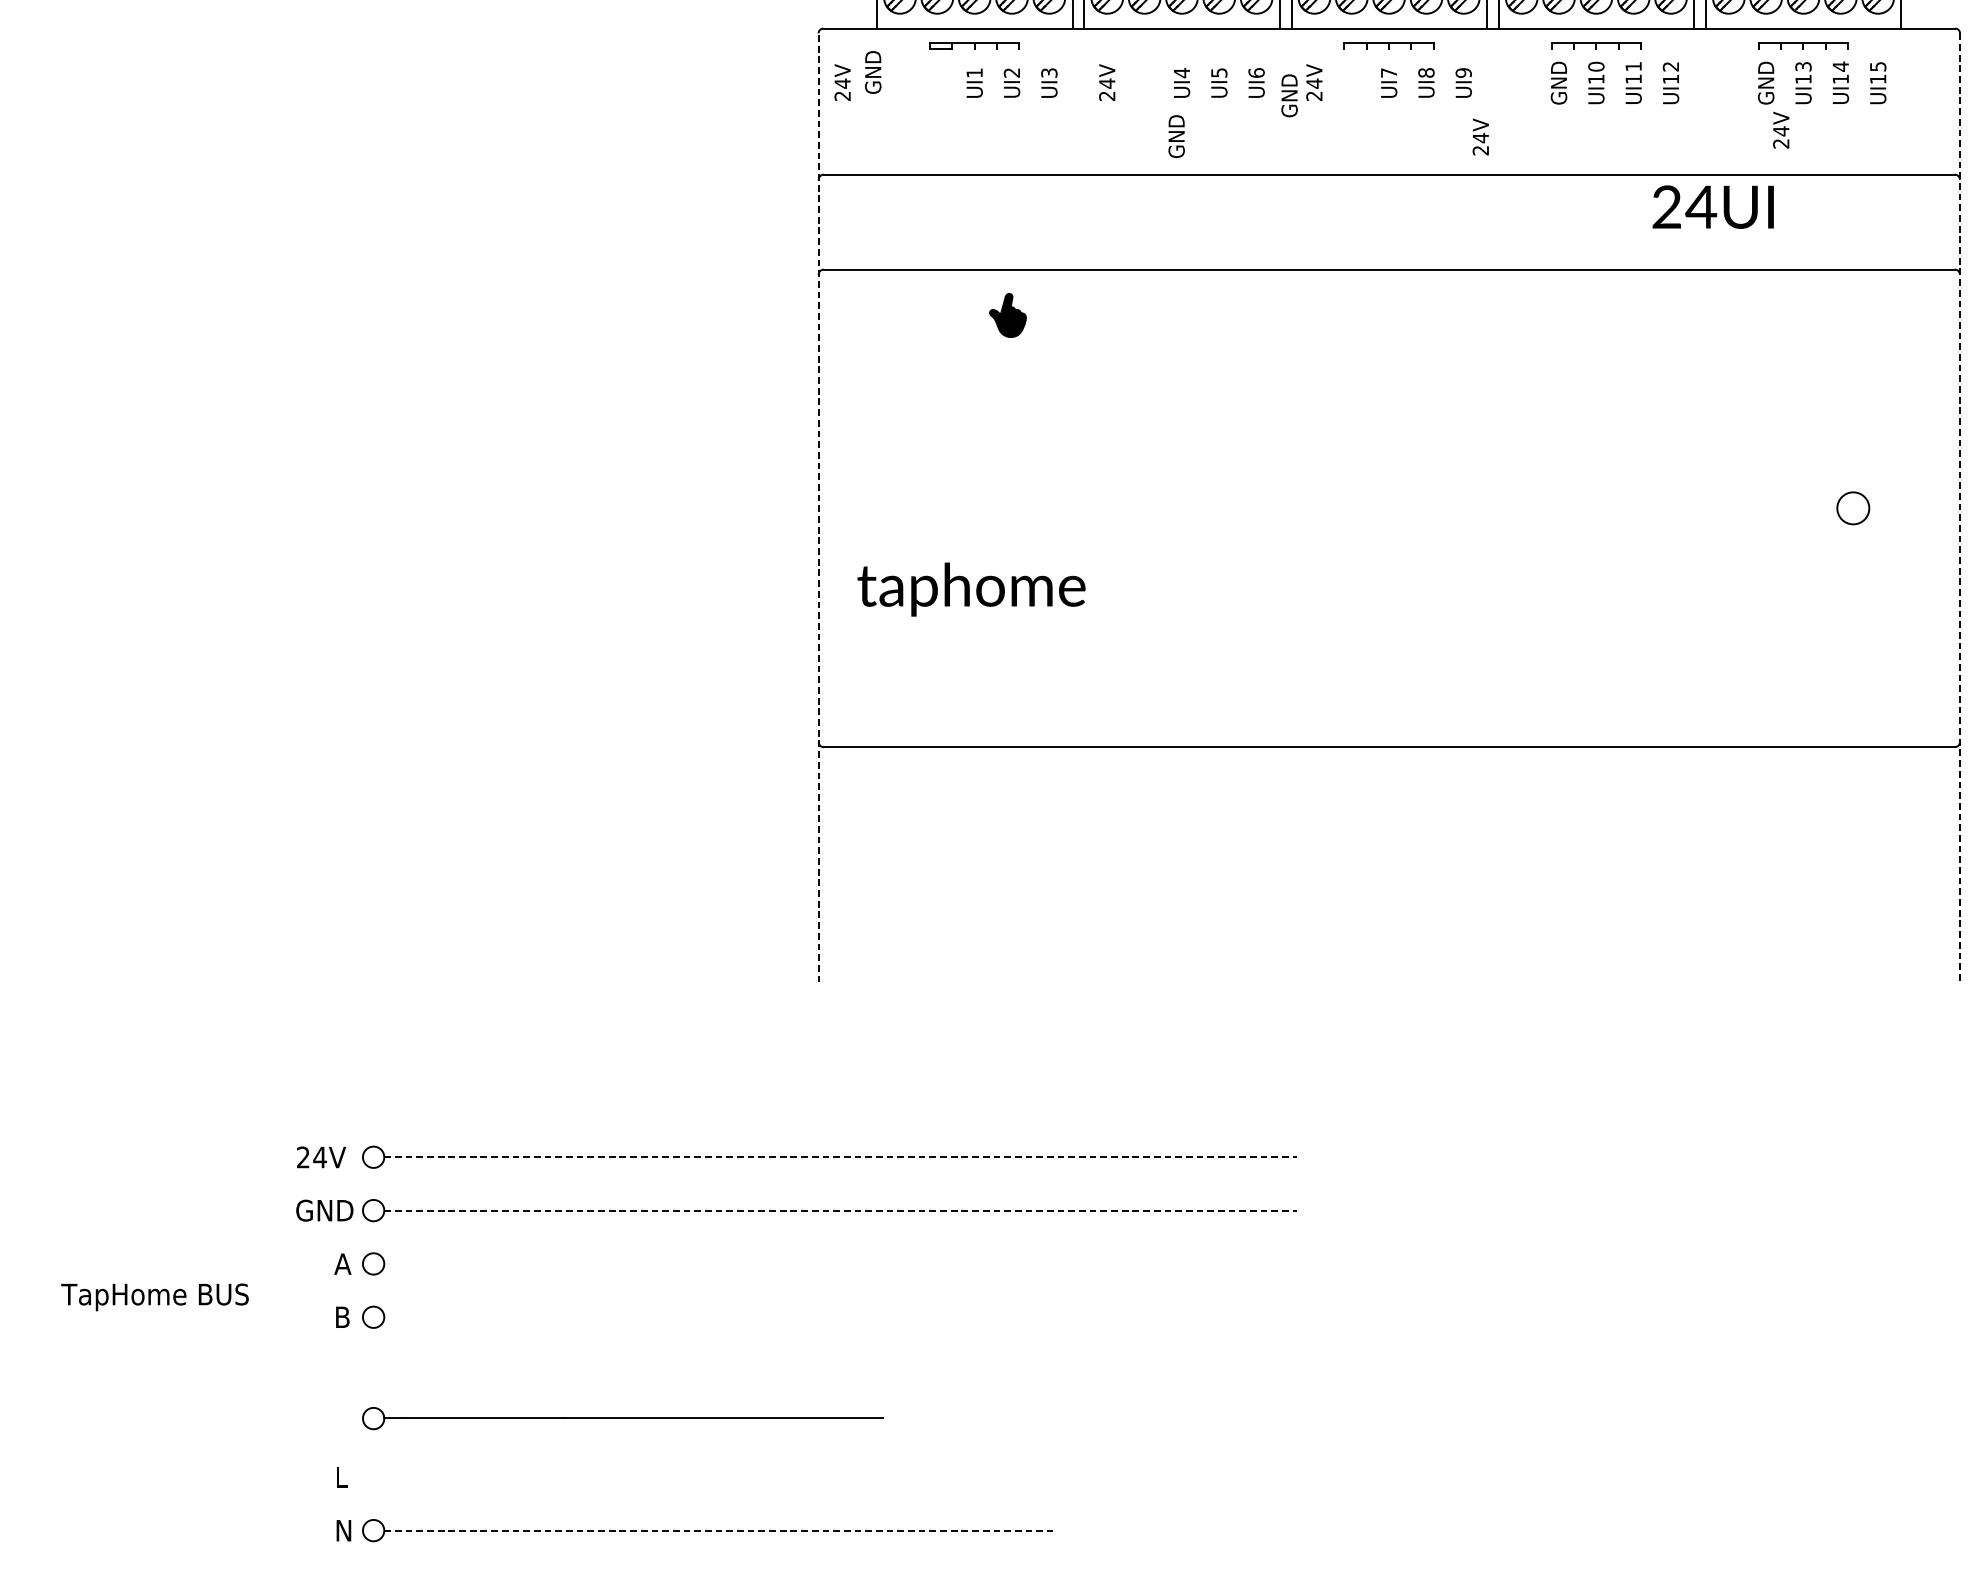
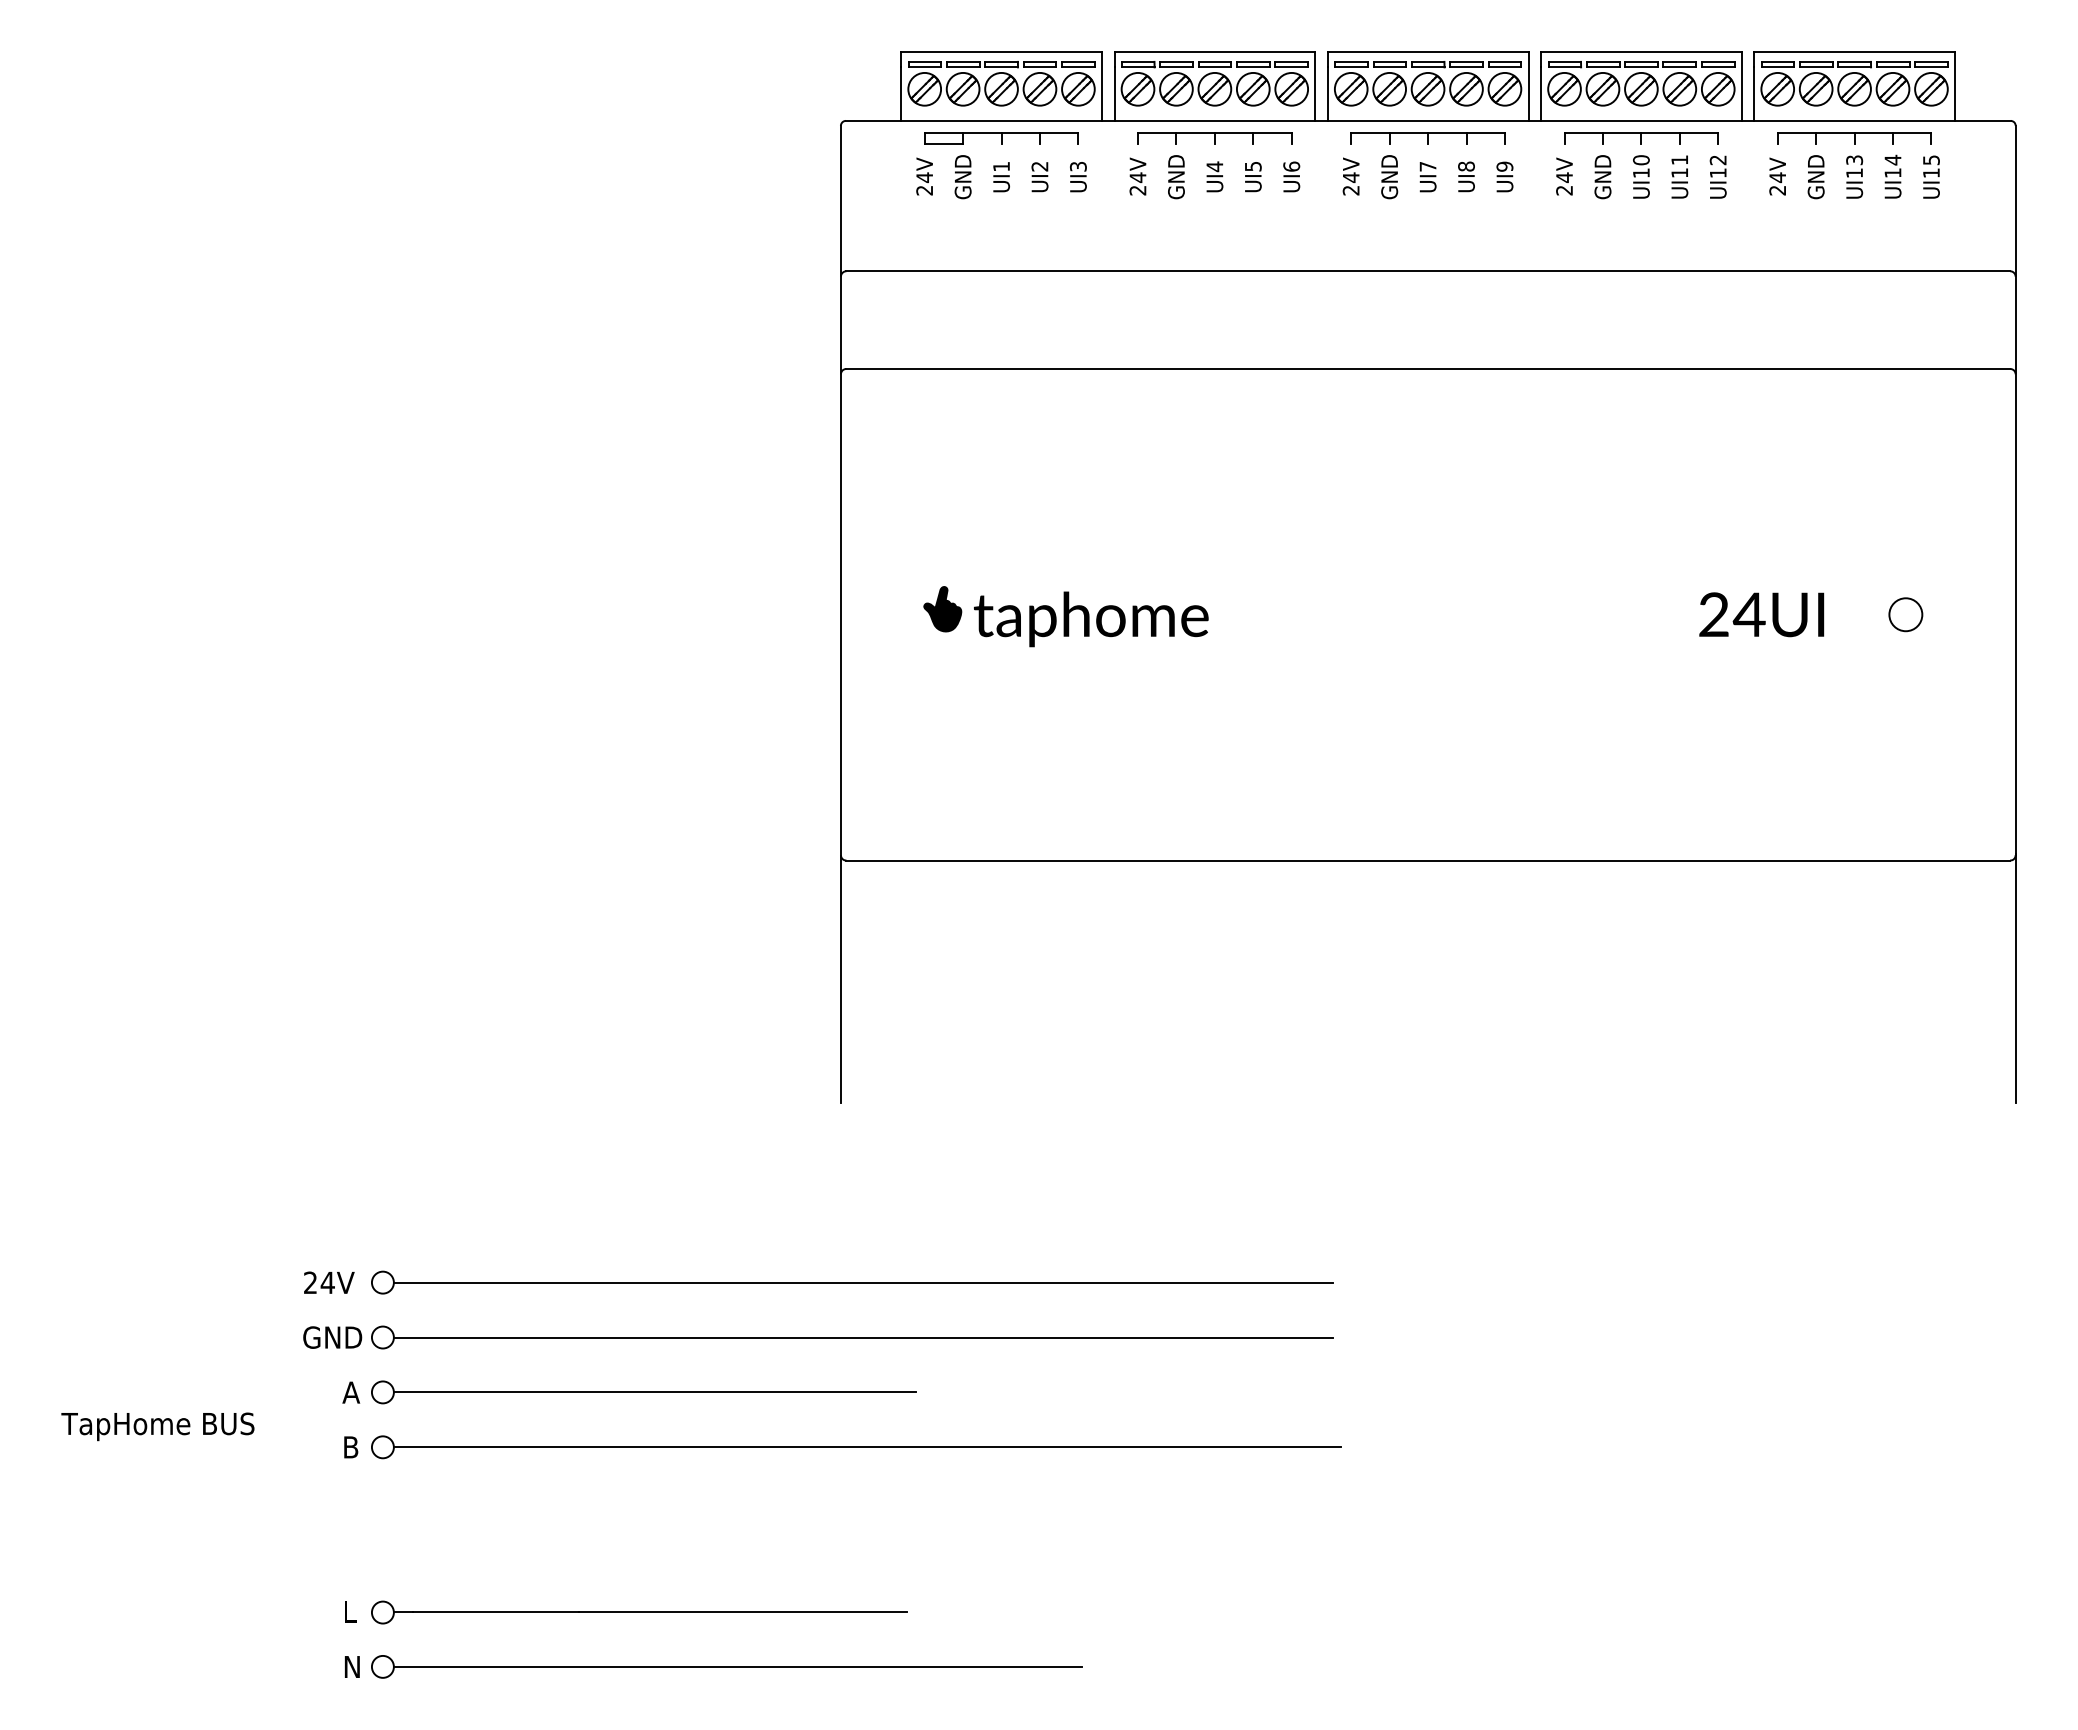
part: (974, 45) -> (1001, 138), size x1.67
part: (1181, 45) -> (1214, 138), added
part: (1388, 45) -> (1427, 138), size x1.67
part: (1596, 45) -> (1641, 138), size x1.67
part: (1803, 45) -> (1854, 138), size x1.67
text: (872, 72) -> (962, 177), moved
text: (842, 82) -> (924, 176), moved
text: (1289, 96) -> (1389, 177), moved
text: (1781, 130) -> (1777, 176), moved
text: (1176, 136) -> (1176, 177), moved
text: (1480, 136) -> (1564, 176), moved
text: (1713, 206) -> (1761, 614), moved
part: (1007, 315) -> (942, 609), moved
line: (818, 507) -> (840, 613), dashed -> solid
line: (1959, 508) -> (2015, 614), dashed -> solid
text: (971, 589) -> (1091, 619), moved
line: (840, 1157) -> (863, 1282), dashed -> solid
line: (840, 1210) -> (863, 1337), dashed -> solid
line: (637, 1264) -> (654, 1392), added
line: (843, 1317) -> (866, 1447), added
part: (622, 1418) -> (639, 1612), moved
line: (719, 1530) -> (738, 1666), dashed -> solid

